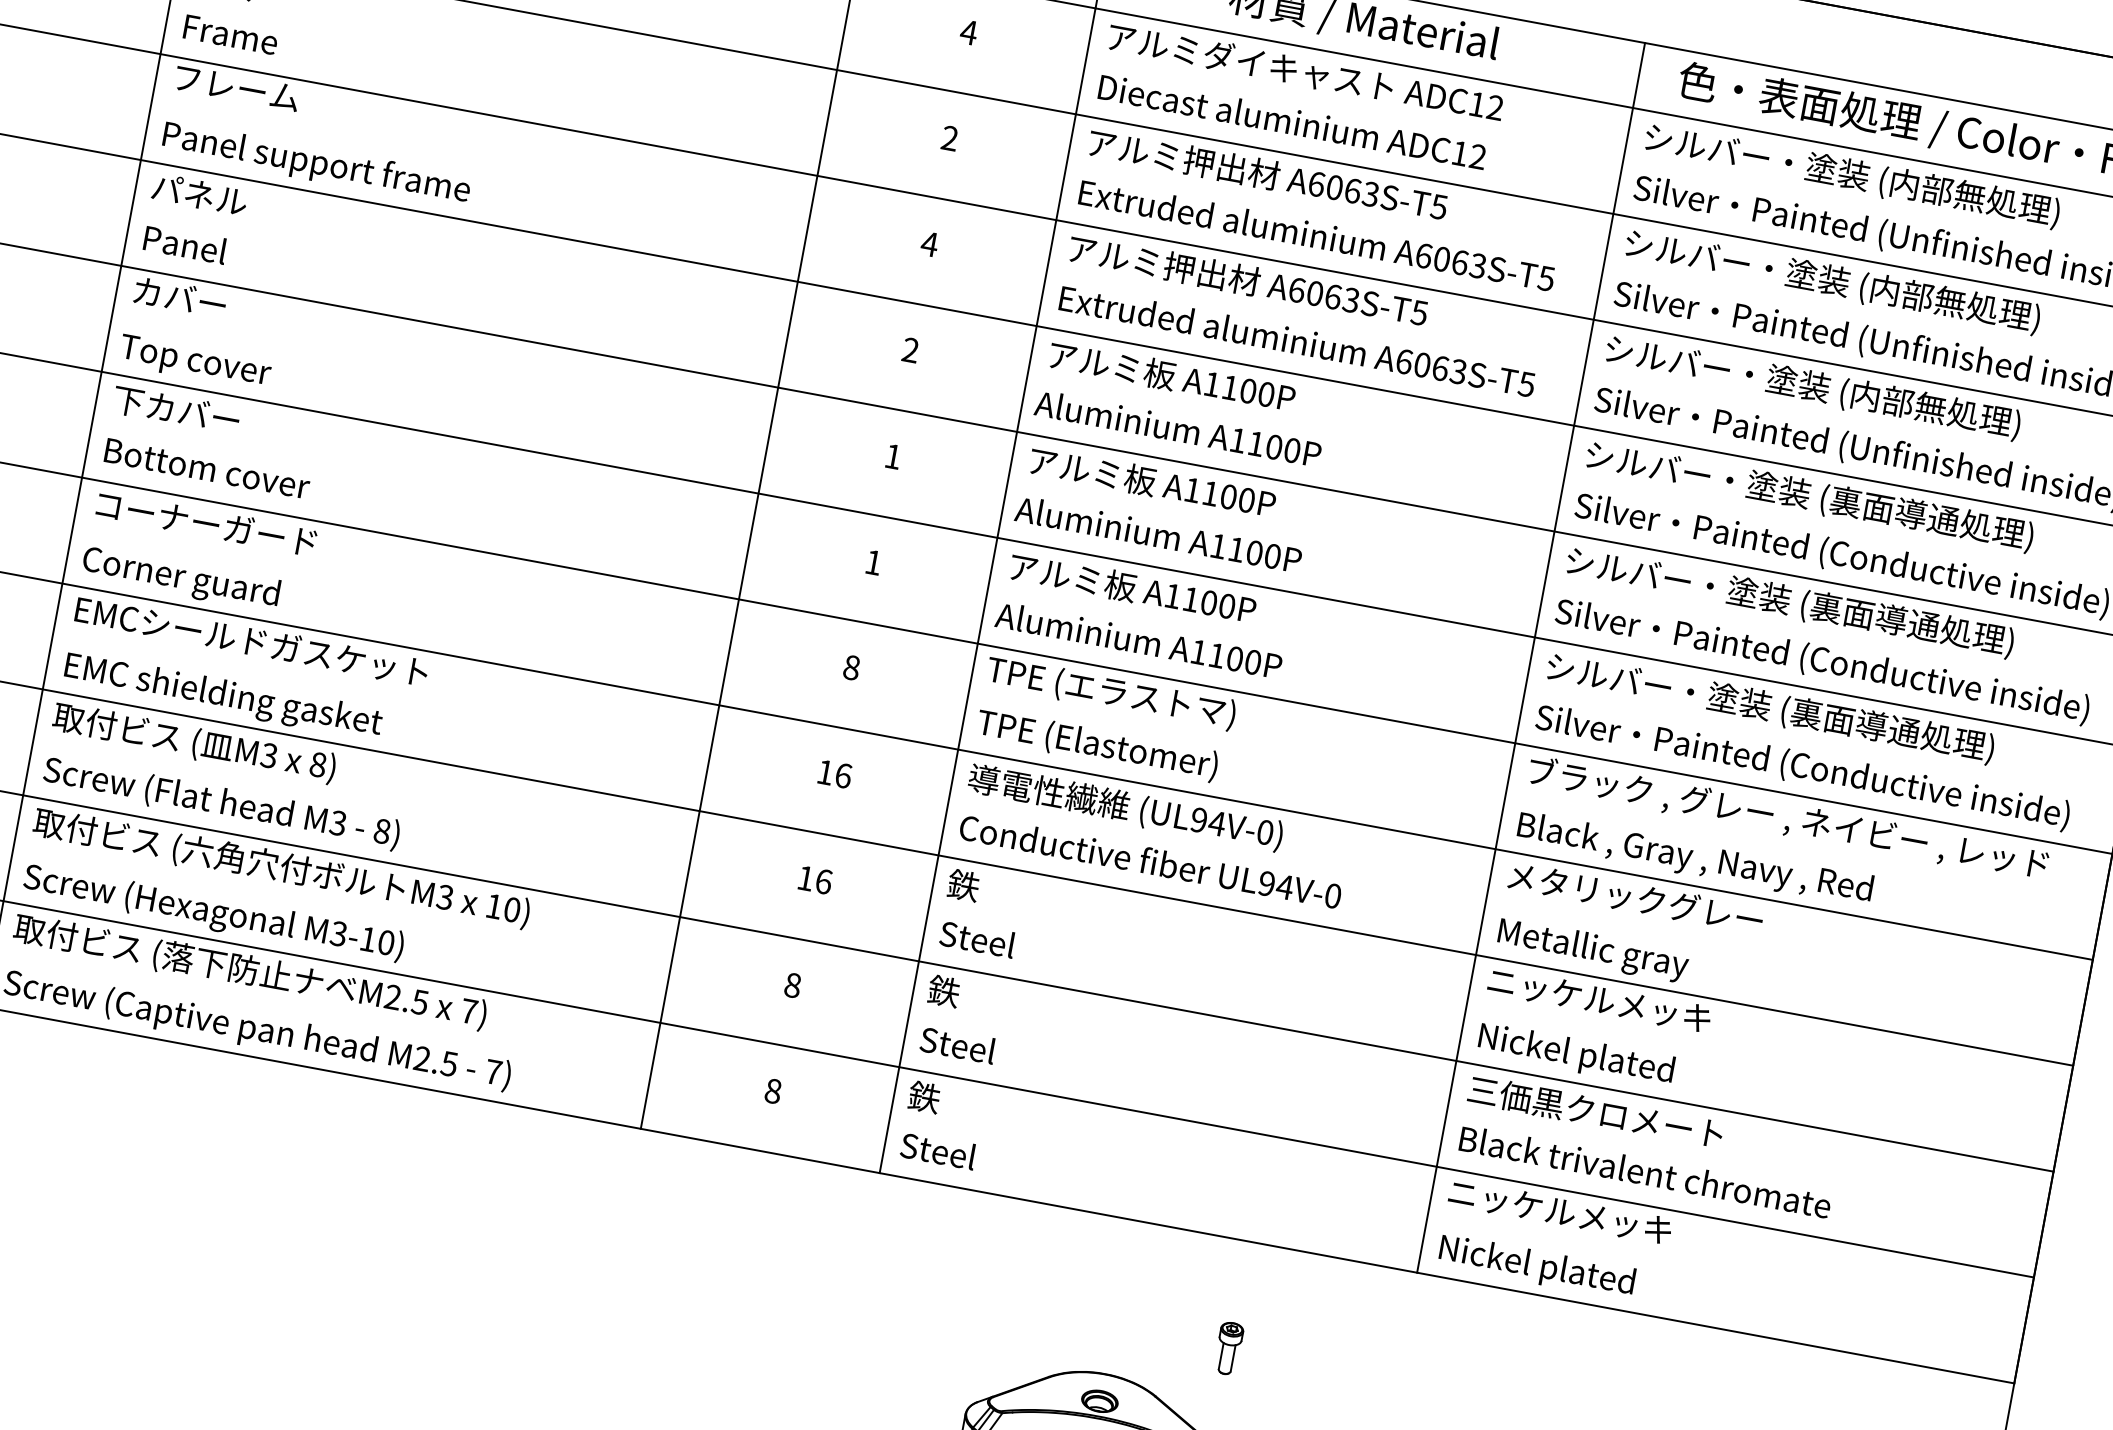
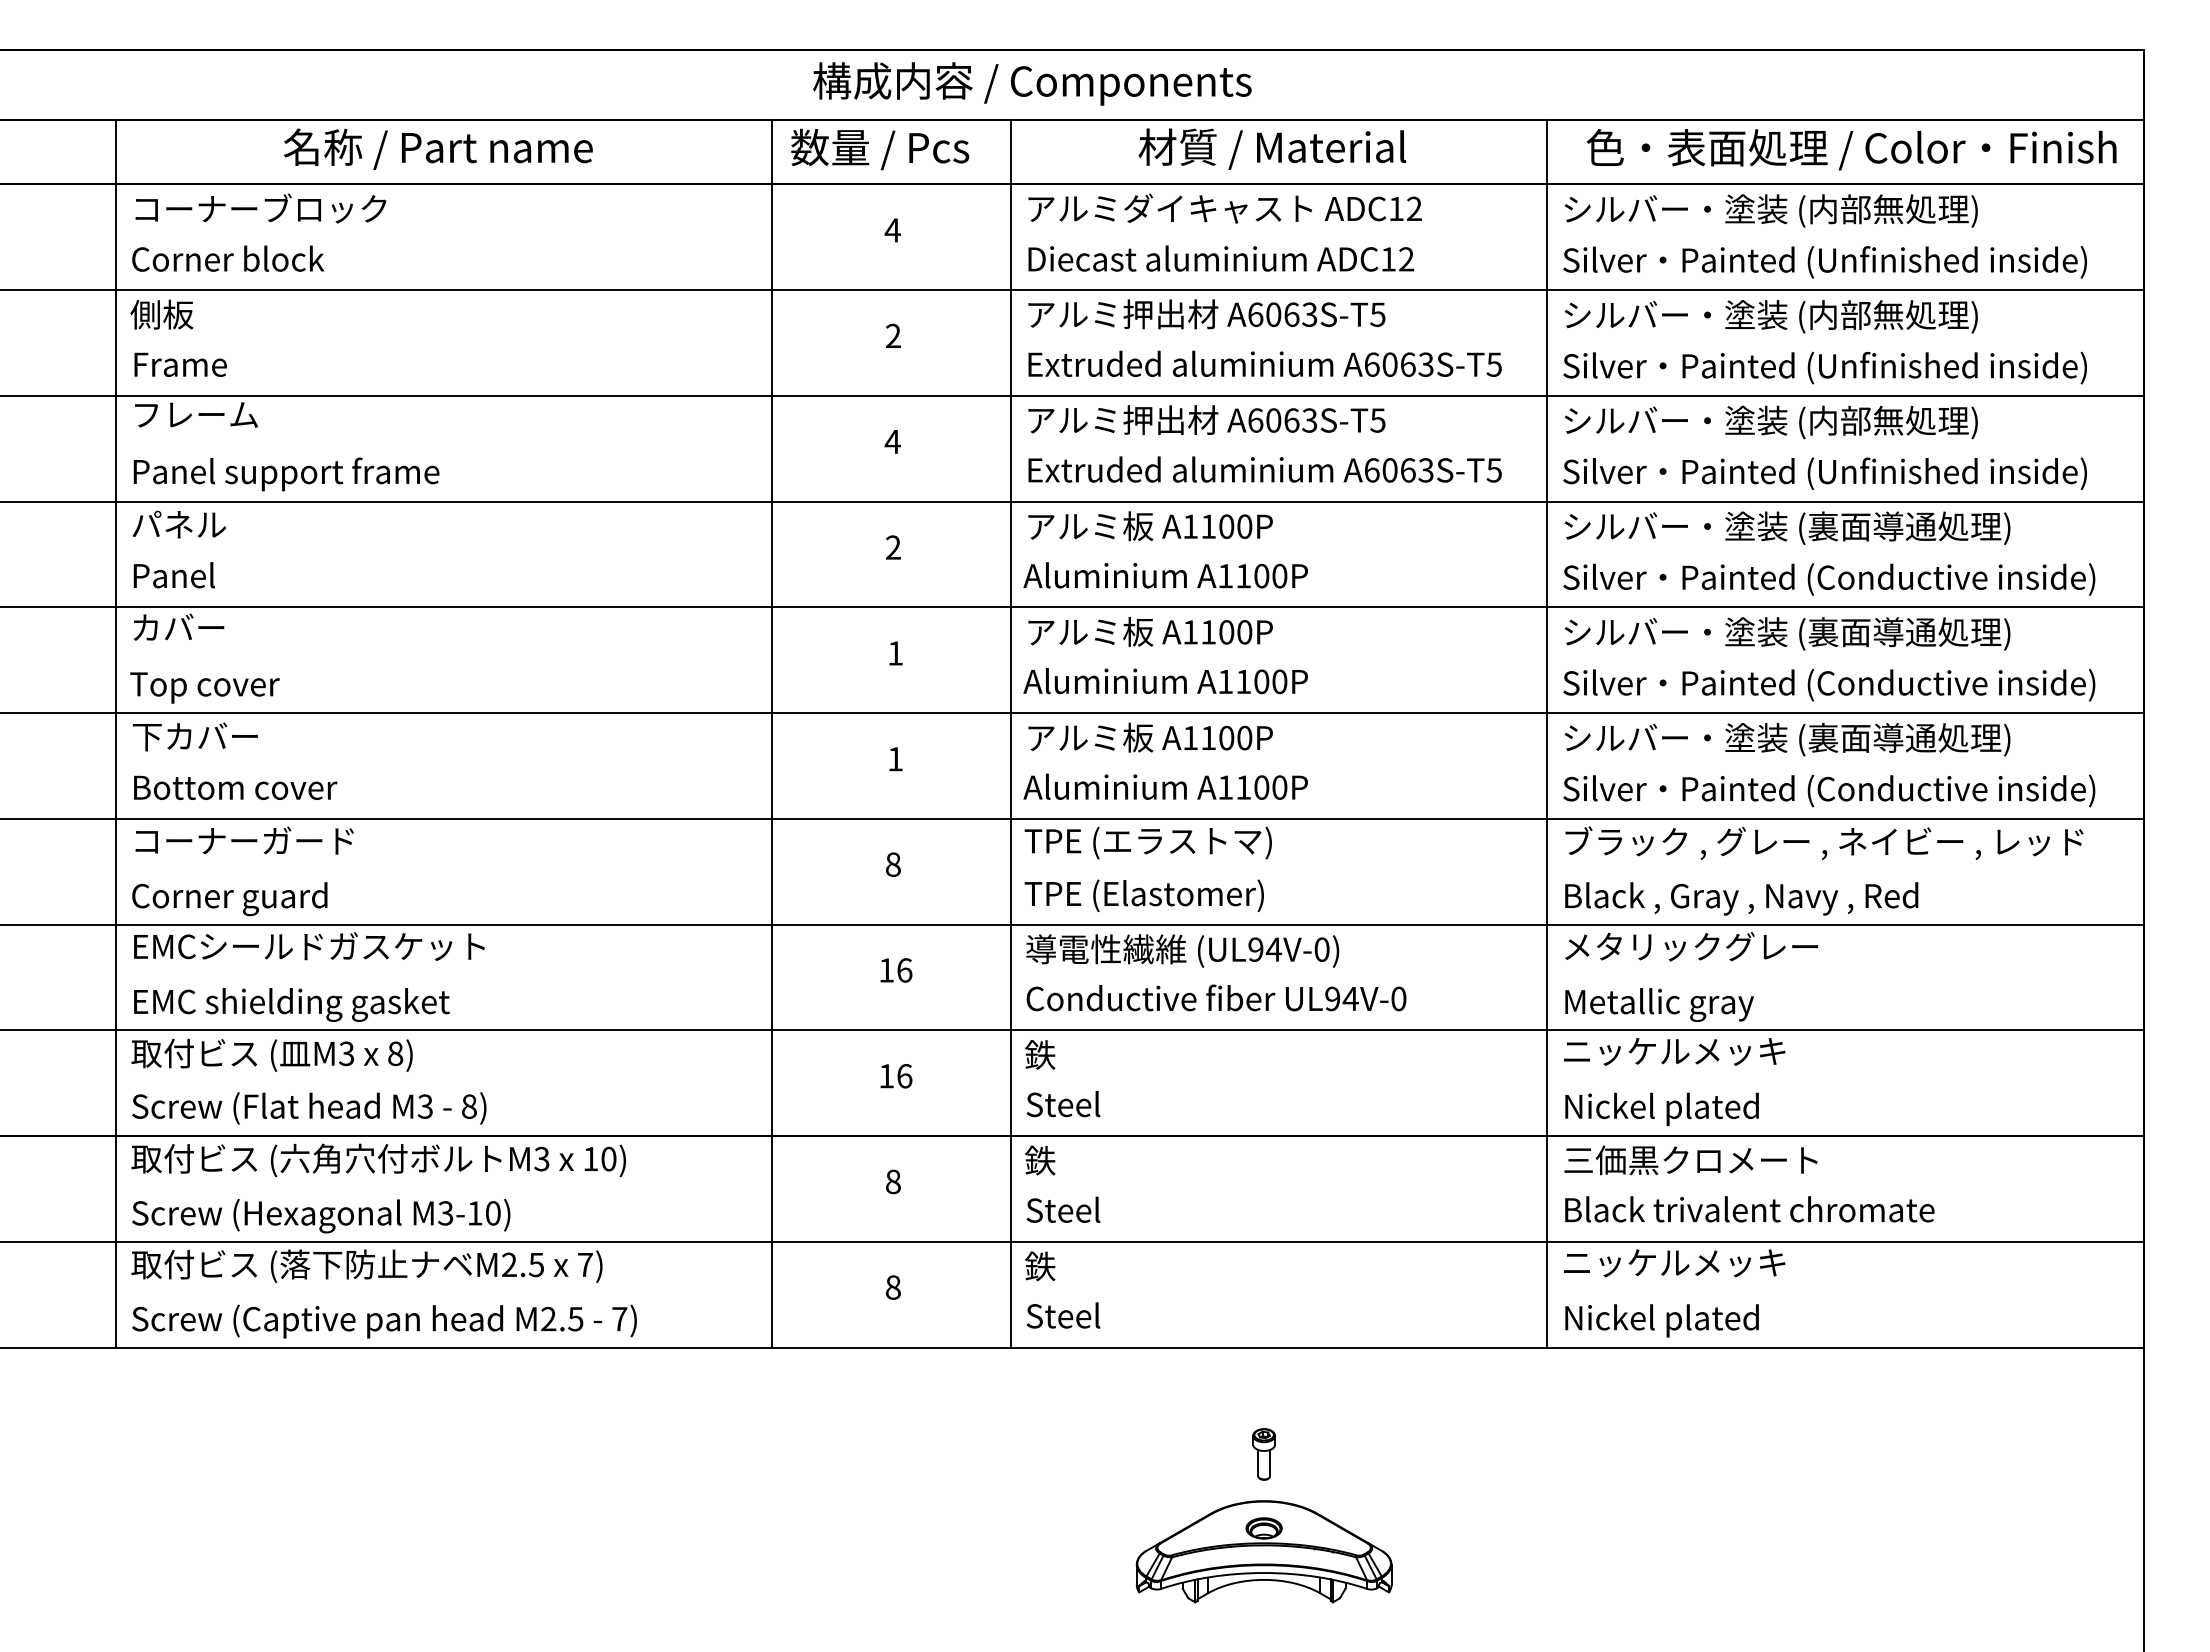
part: (1228, 1348) -> (1263, 1454), moved

